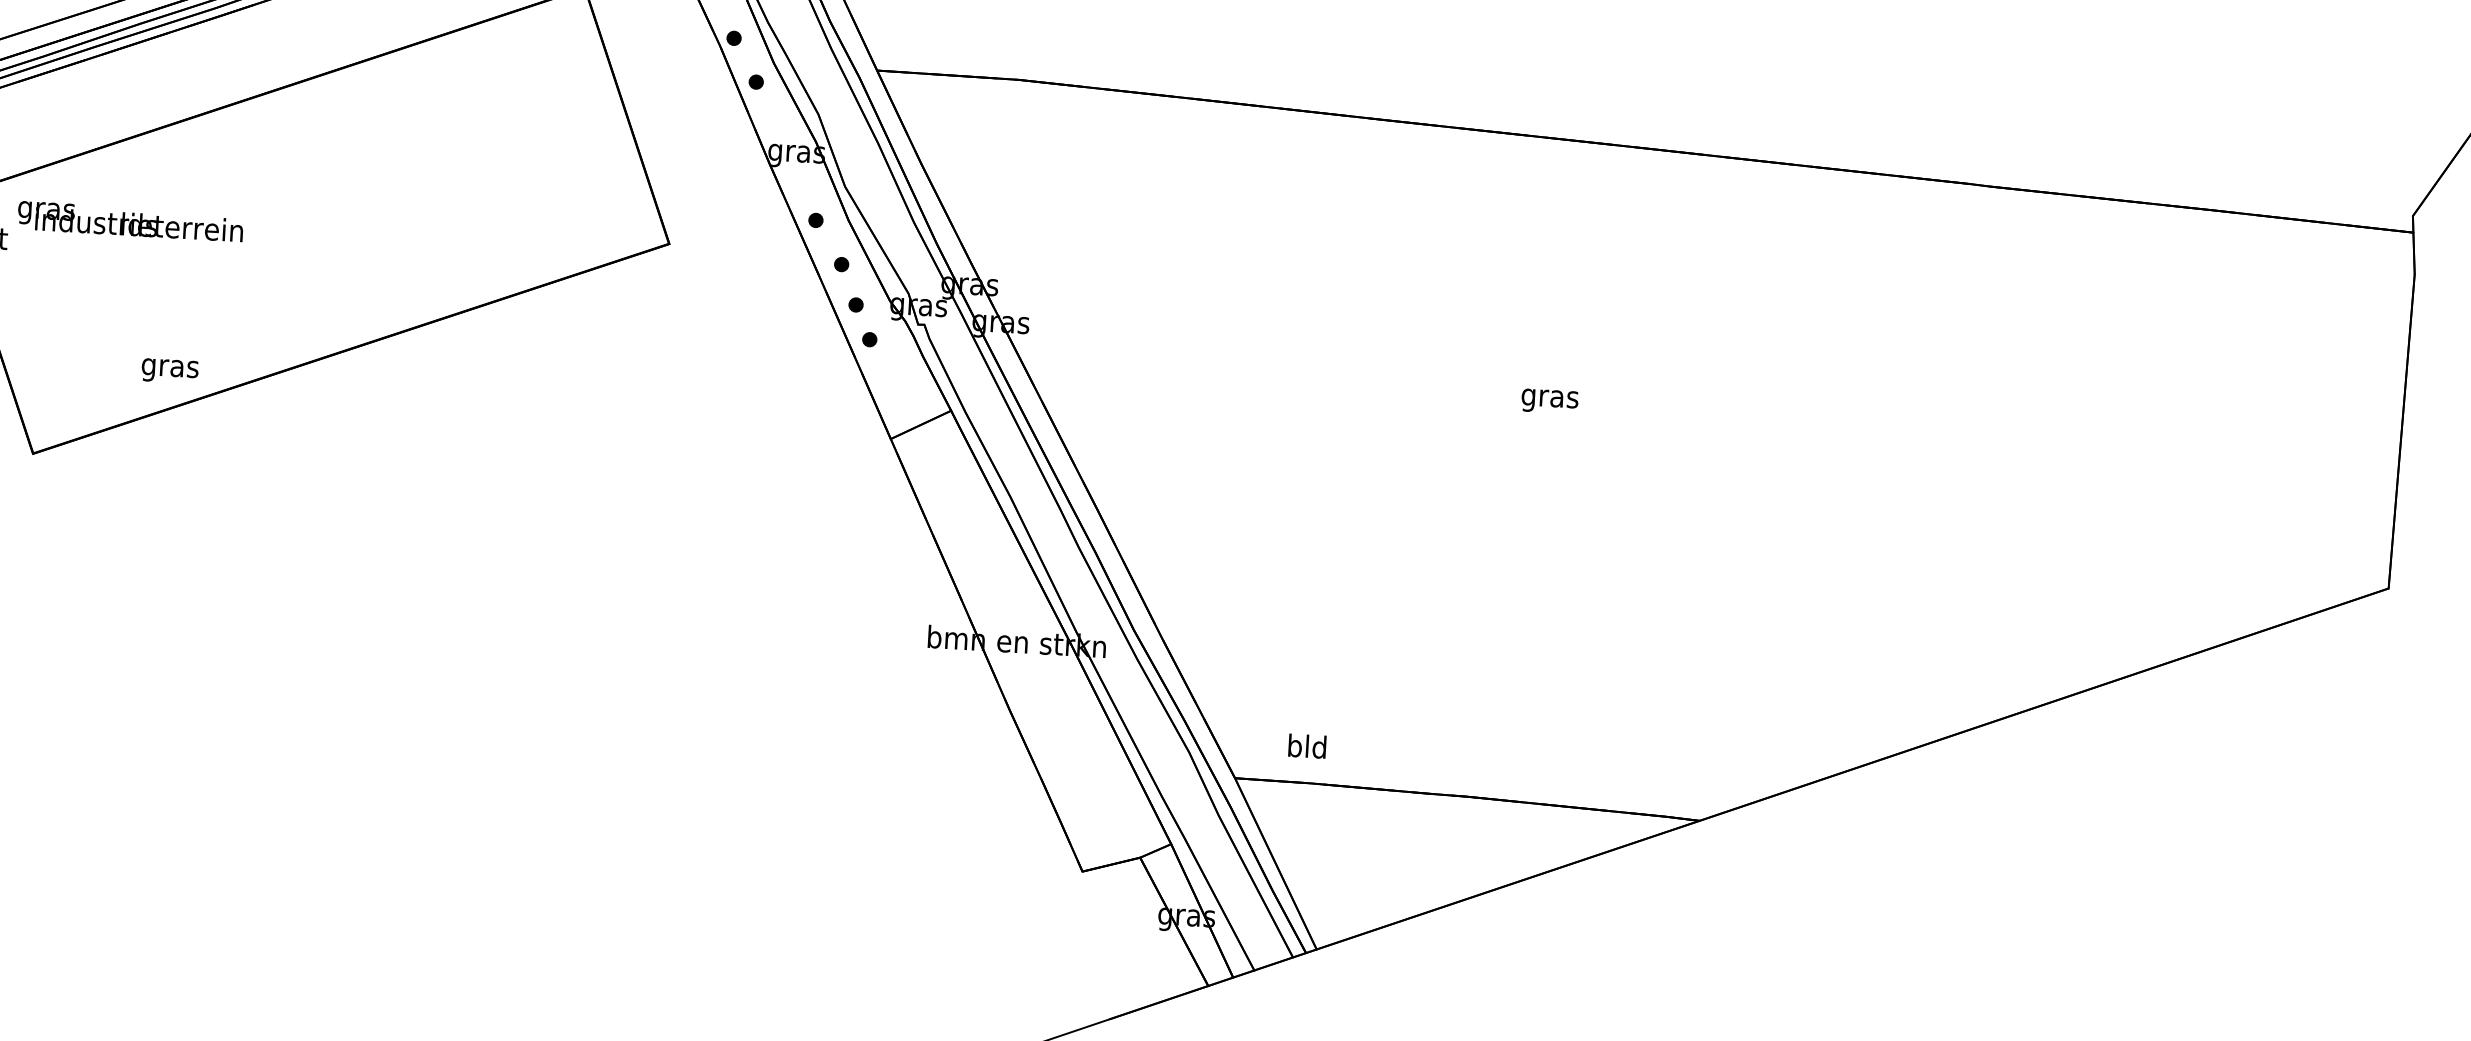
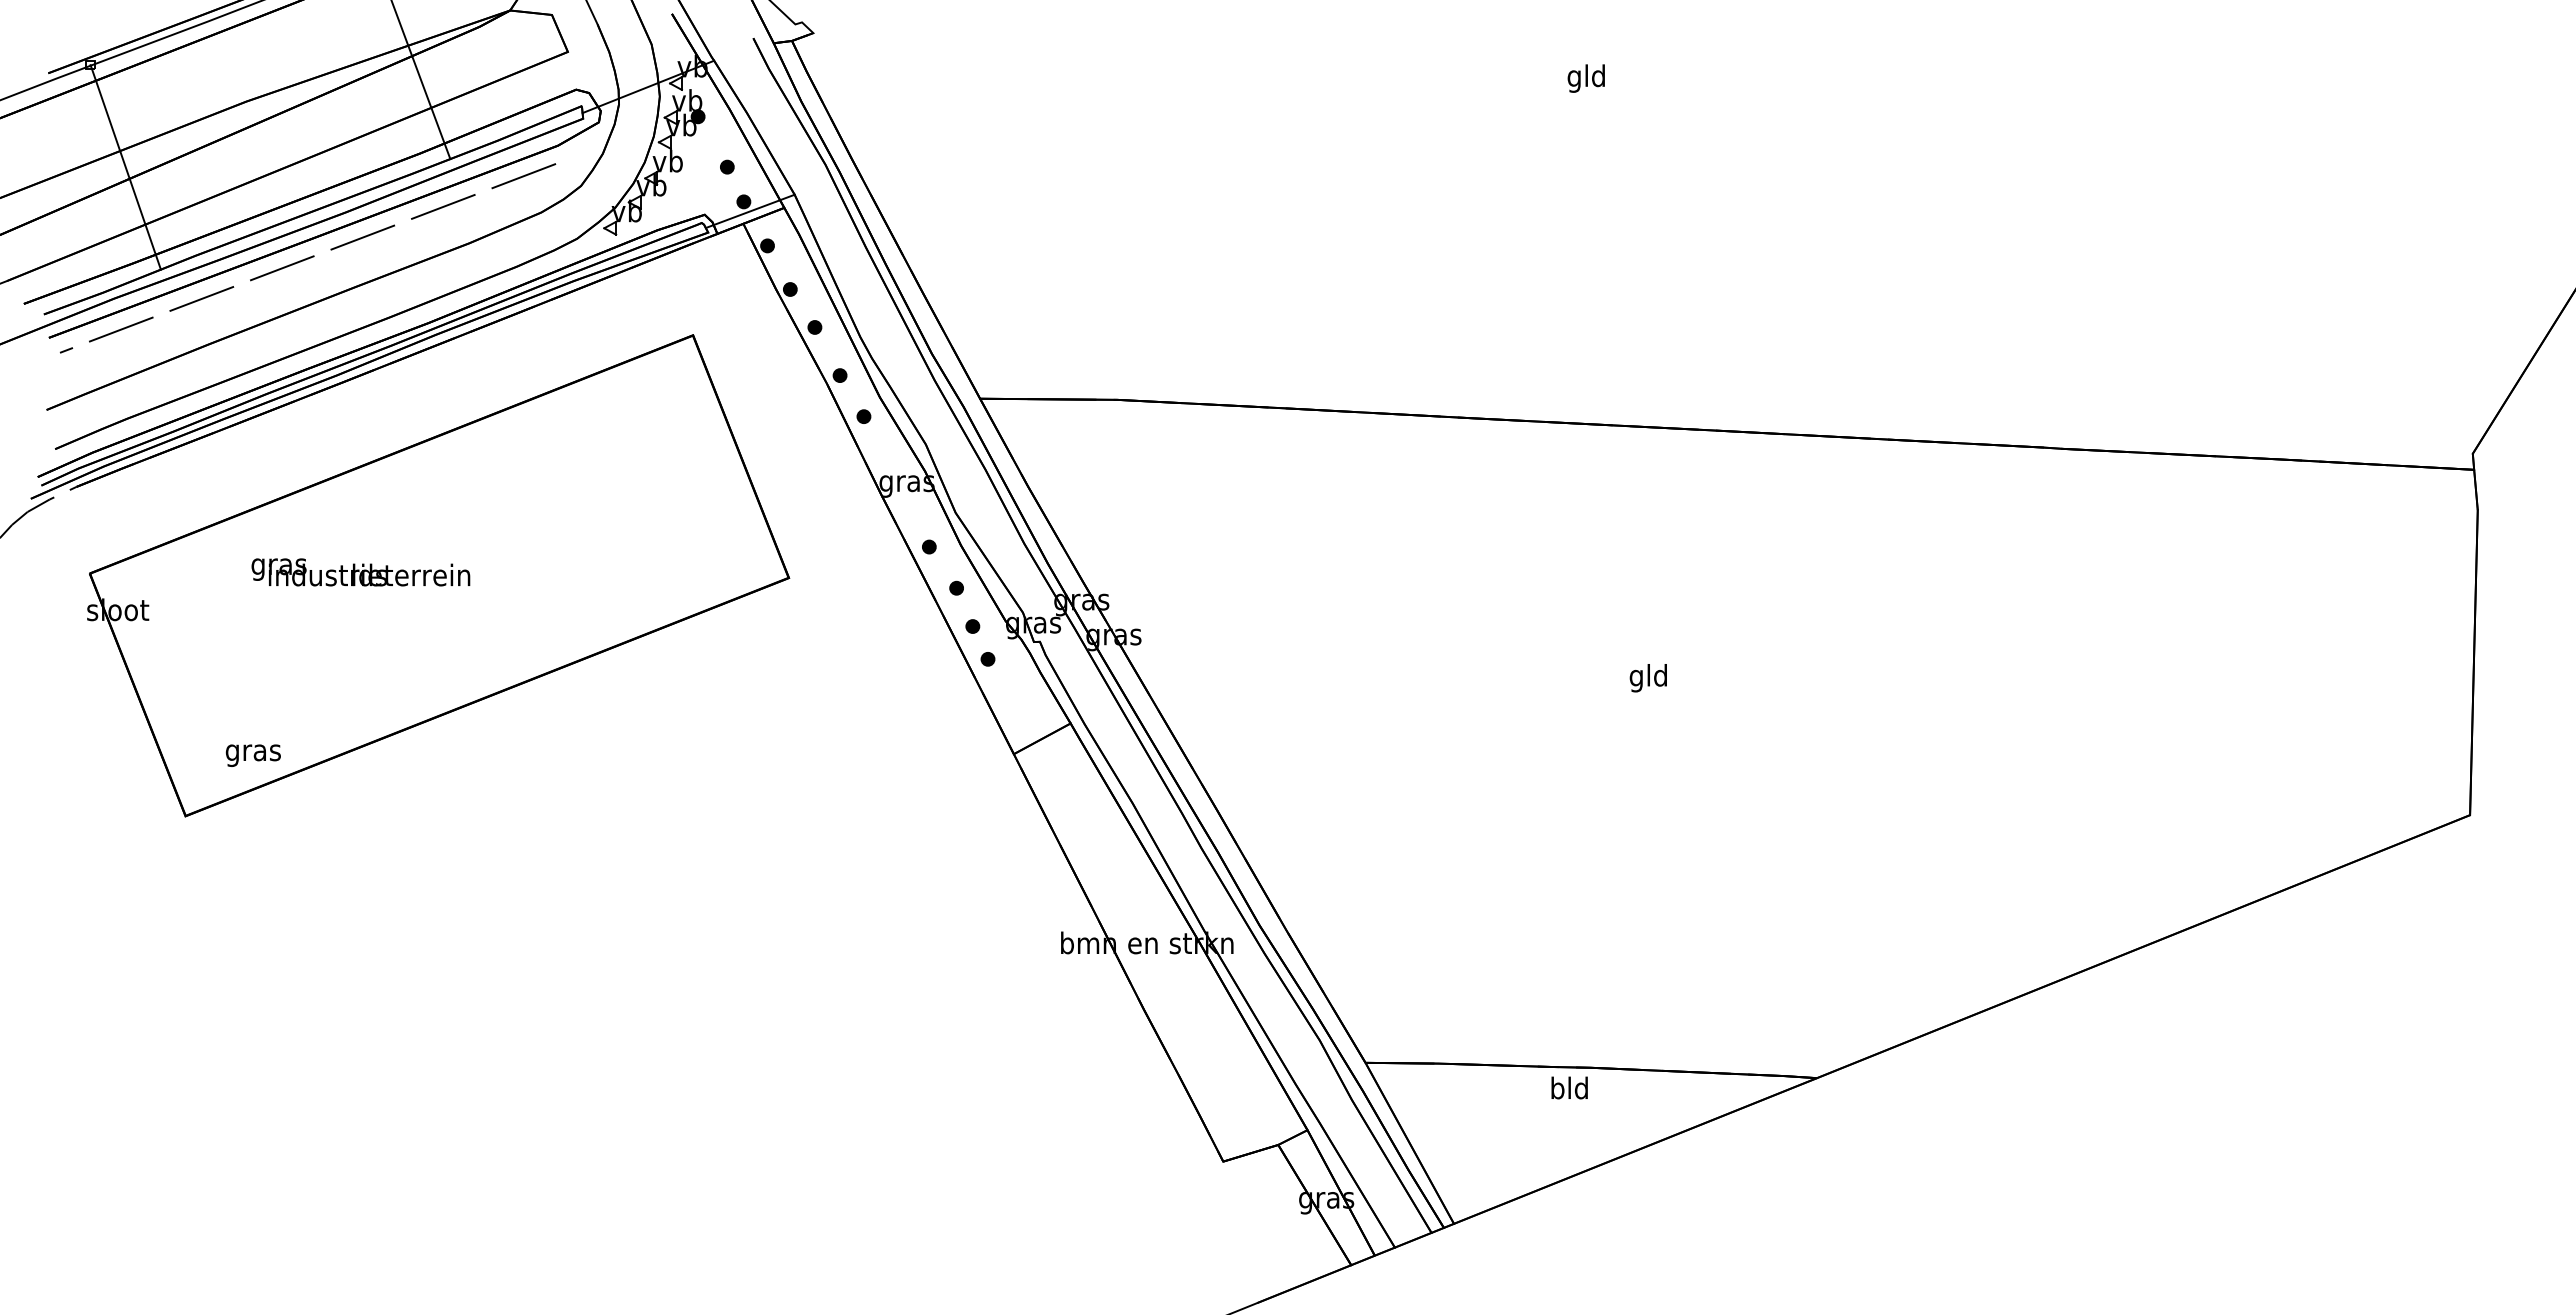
text: (130, 221) -> (360, 572), moved
text: (169, 370) -> (252, 755), moved
text: (1549, 398) -> (1648, 678), gras -> gld
text: (1307, 745) -> (1569, 1087), moved

